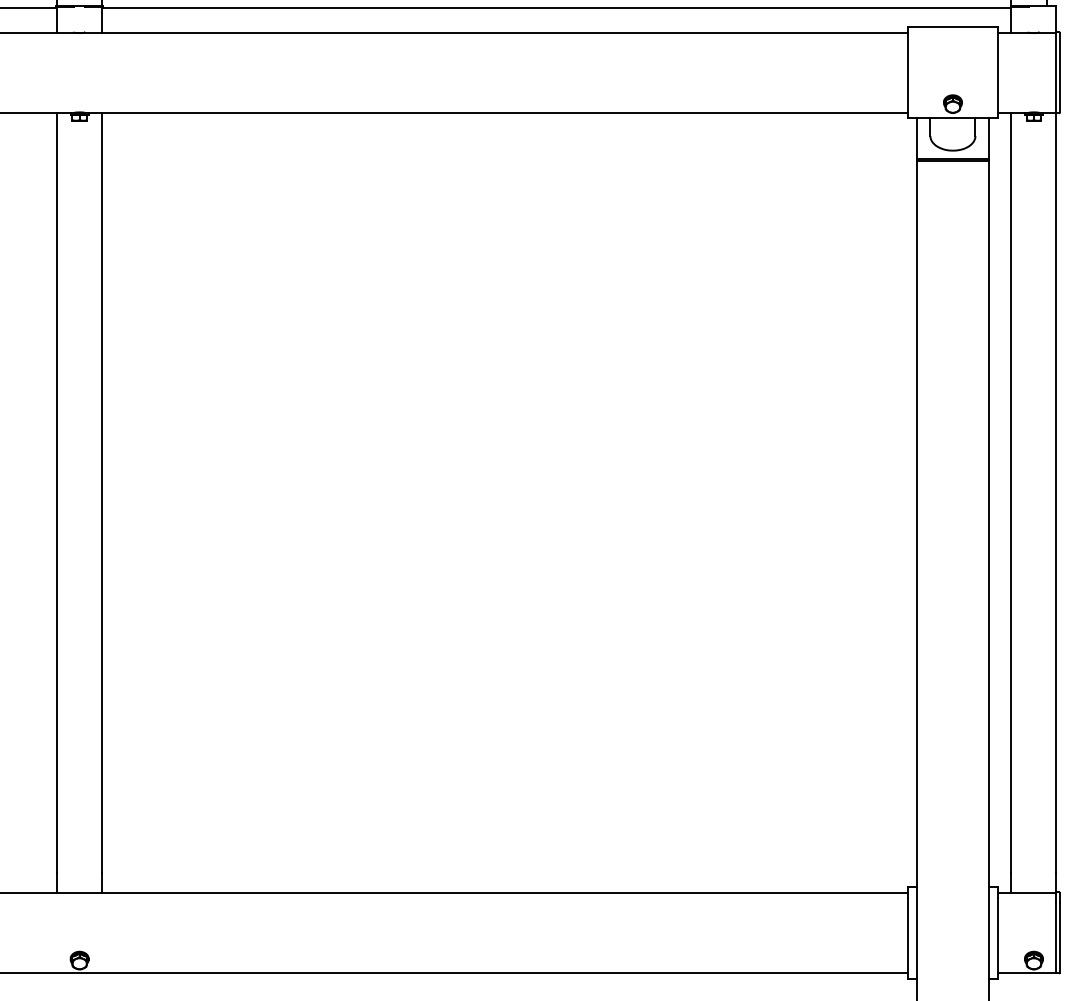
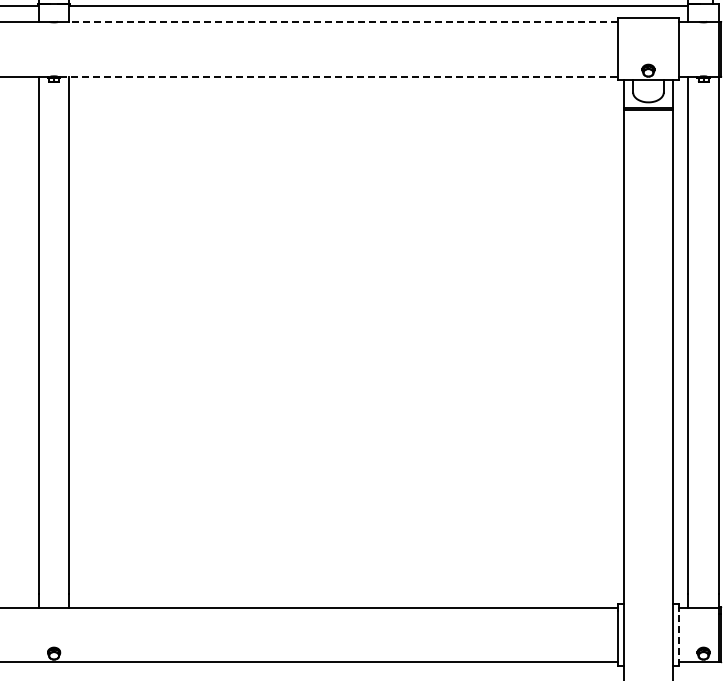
line: (504, 33) -> (343, 22), solid -> dashed
line: (499, 112) -> (339, 76), solid -> dashed
line: (998, 936) -> (679, 637), solid -> dashed

